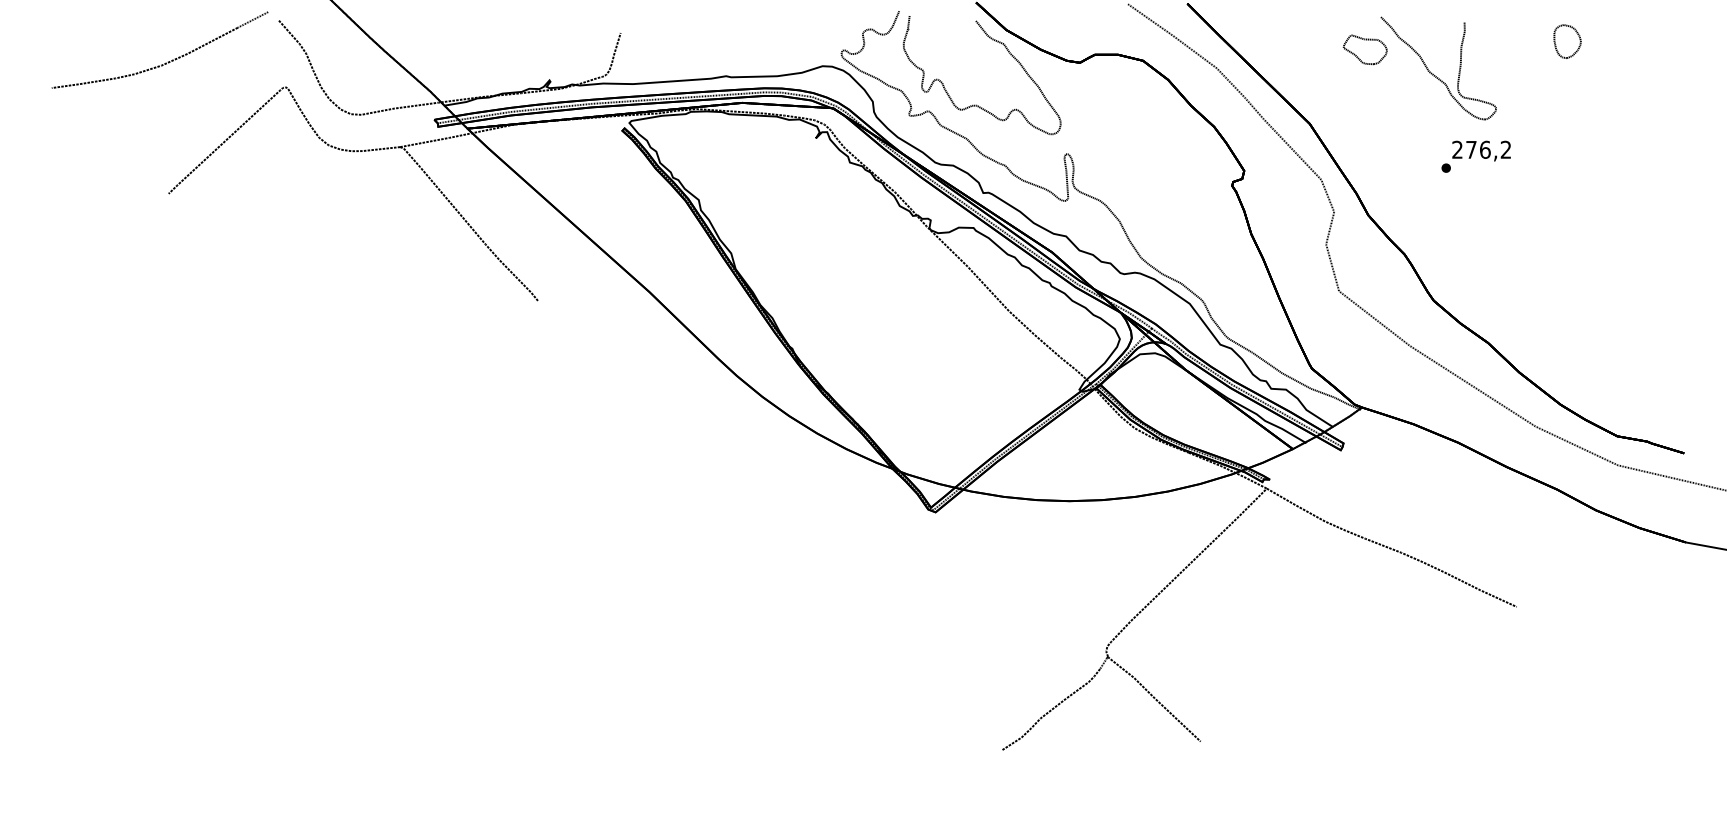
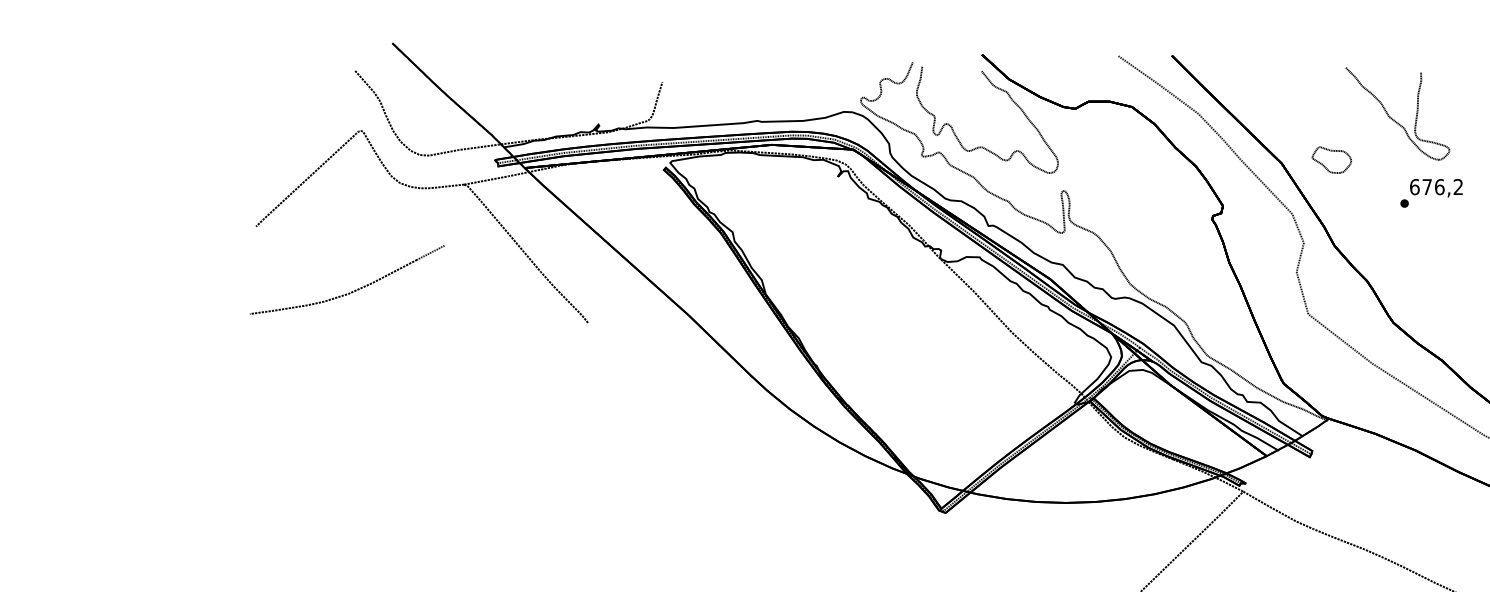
part: (1364, 49) -> (1331, 159), moved
part: (165, 62) -> (352, 291), moved
text: (1457, 149) -> (1414, 186), 276,2 -> 676,2

